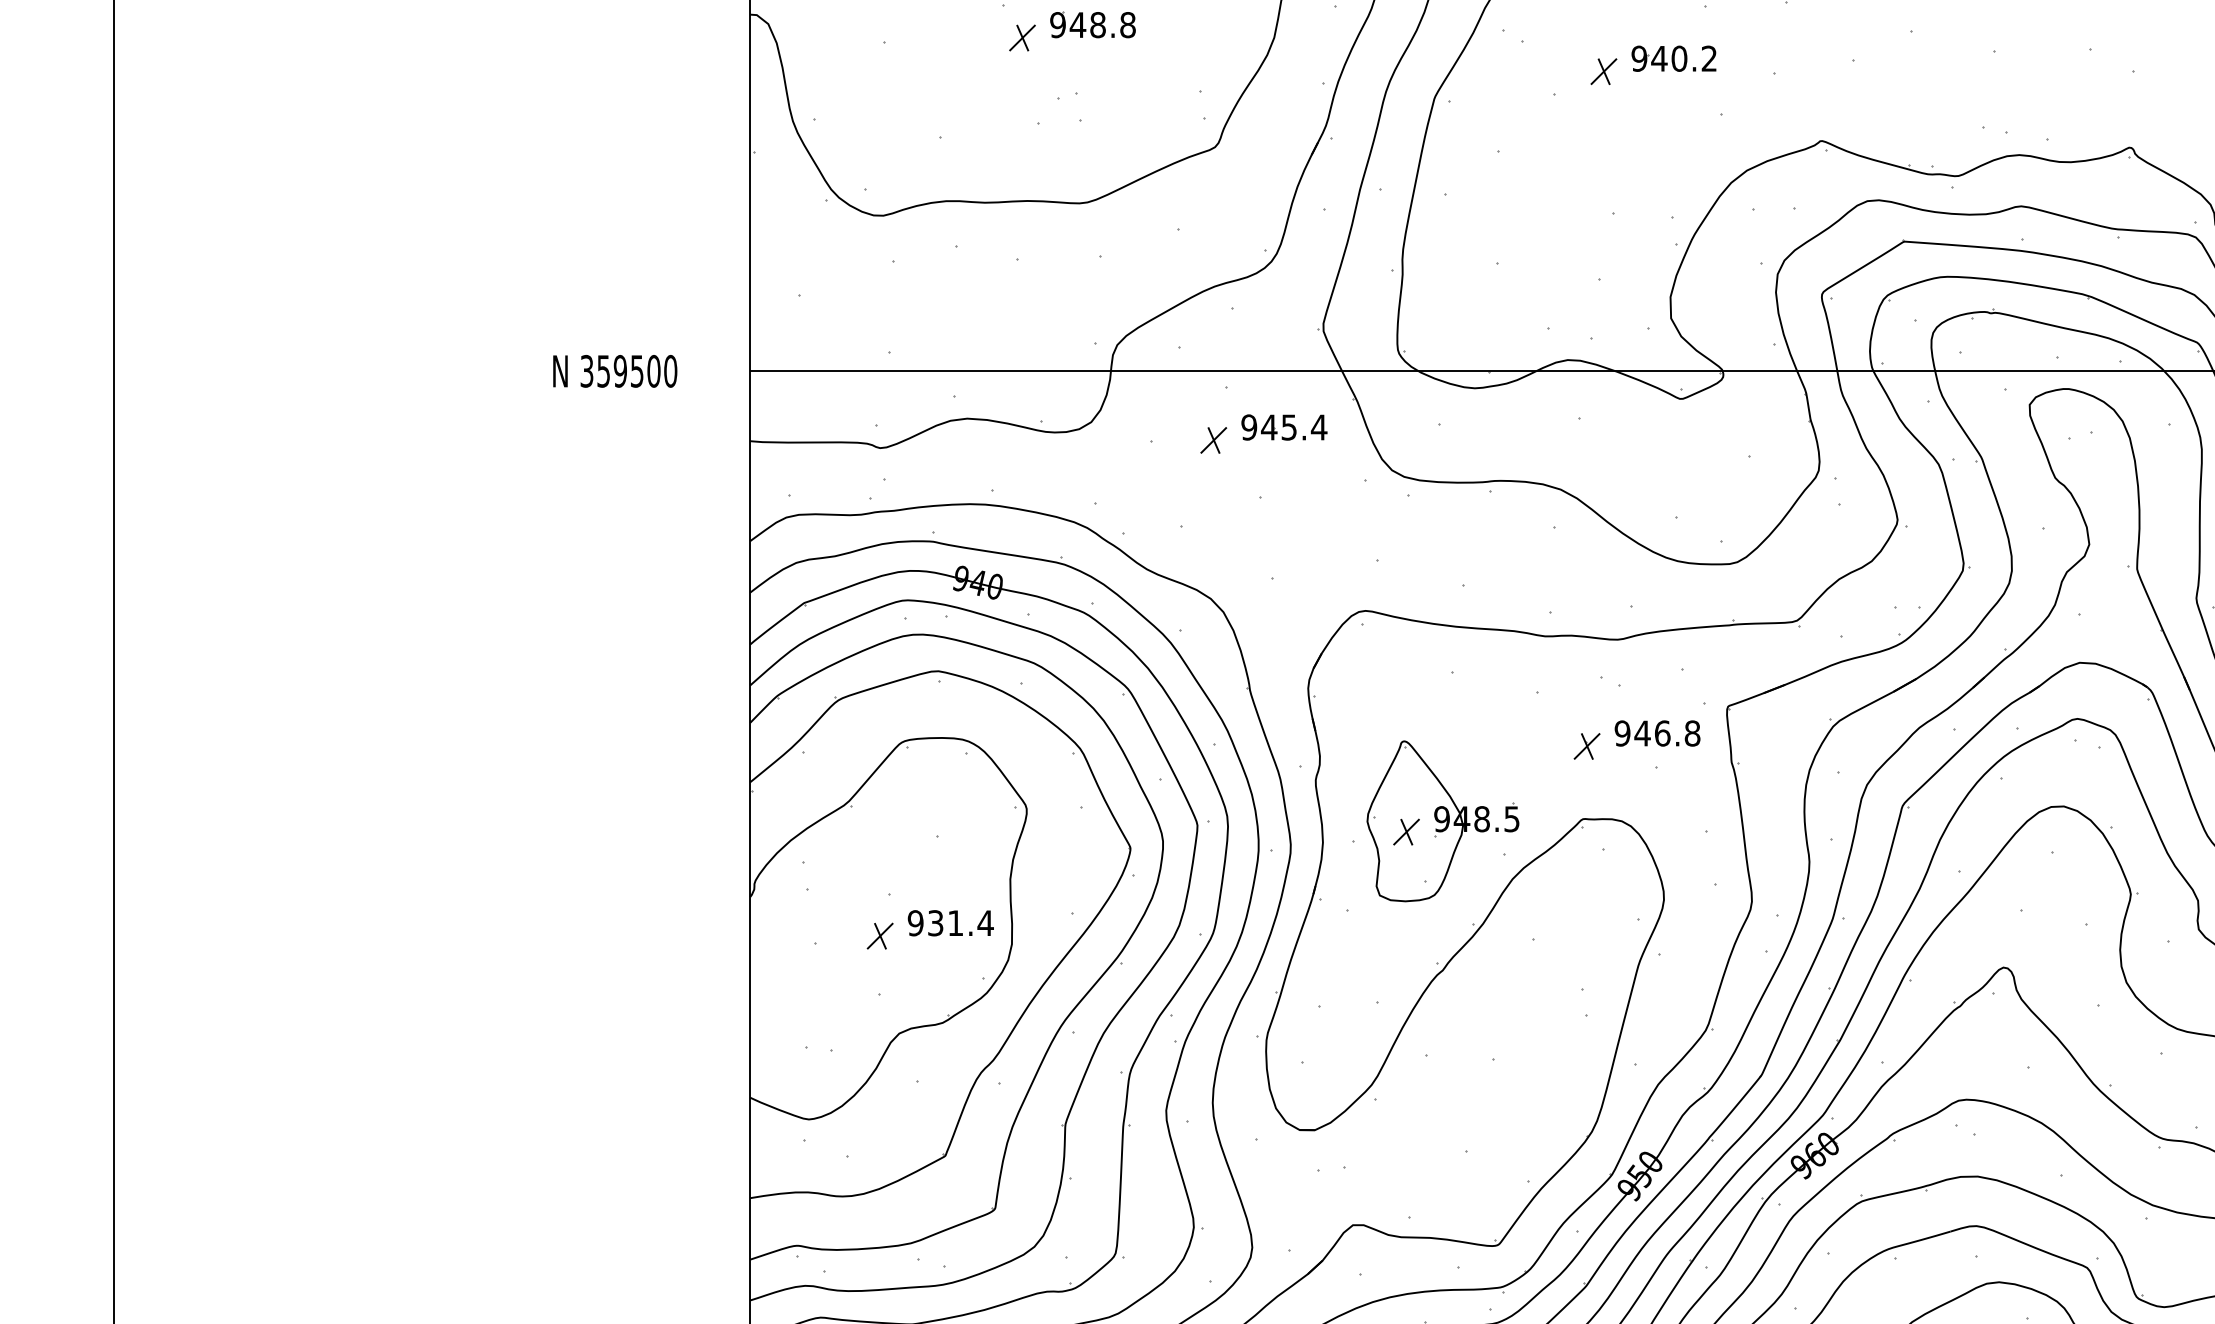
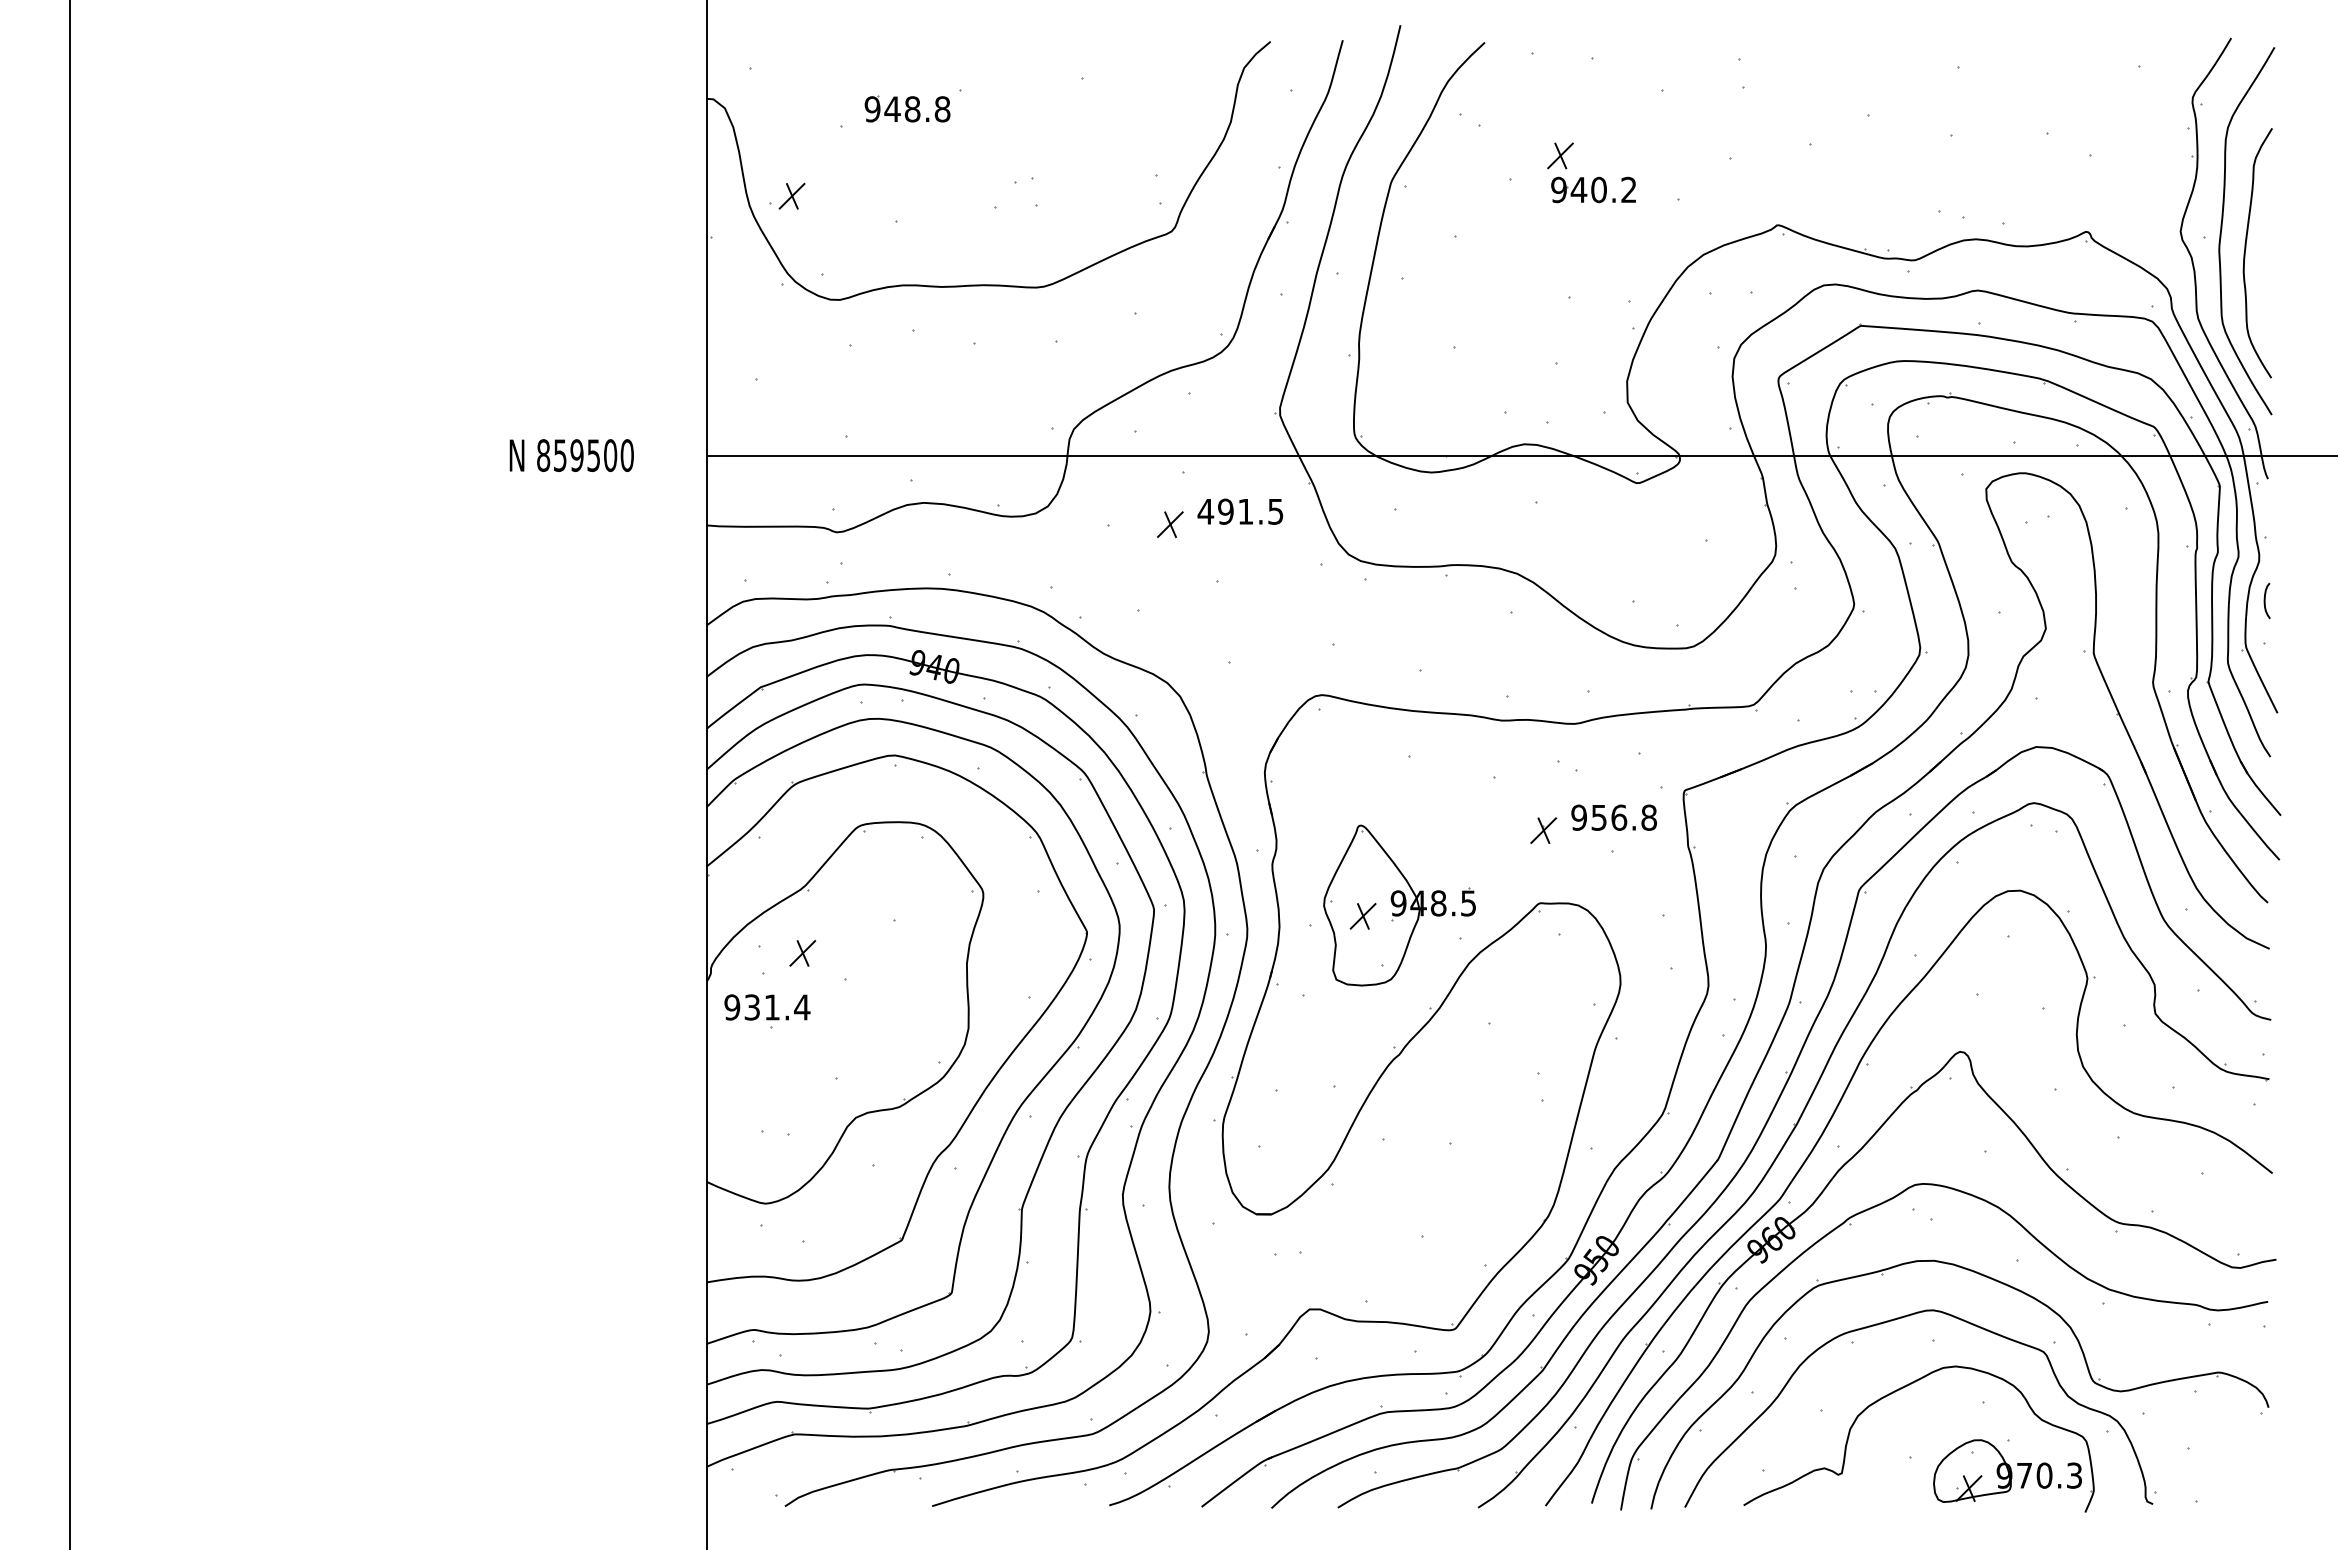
part: (1092, 24) -> (907, 108), moved
part: (1021, 37) -> (791, 195), moved
part: (1673, 58) -> (1593, 189), moved
text: (586, 371) -> (543, 455), 359500 -> 859500
text: (1283, 427) -> (1240, 511), 945.4 -> 491.5
text: (1641, 733) -> (1598, 817), 946.8 -> 956.8
text: (950, 923) -> (767, 1007), moved
part: (879, 936) -> (802, 953), moved

